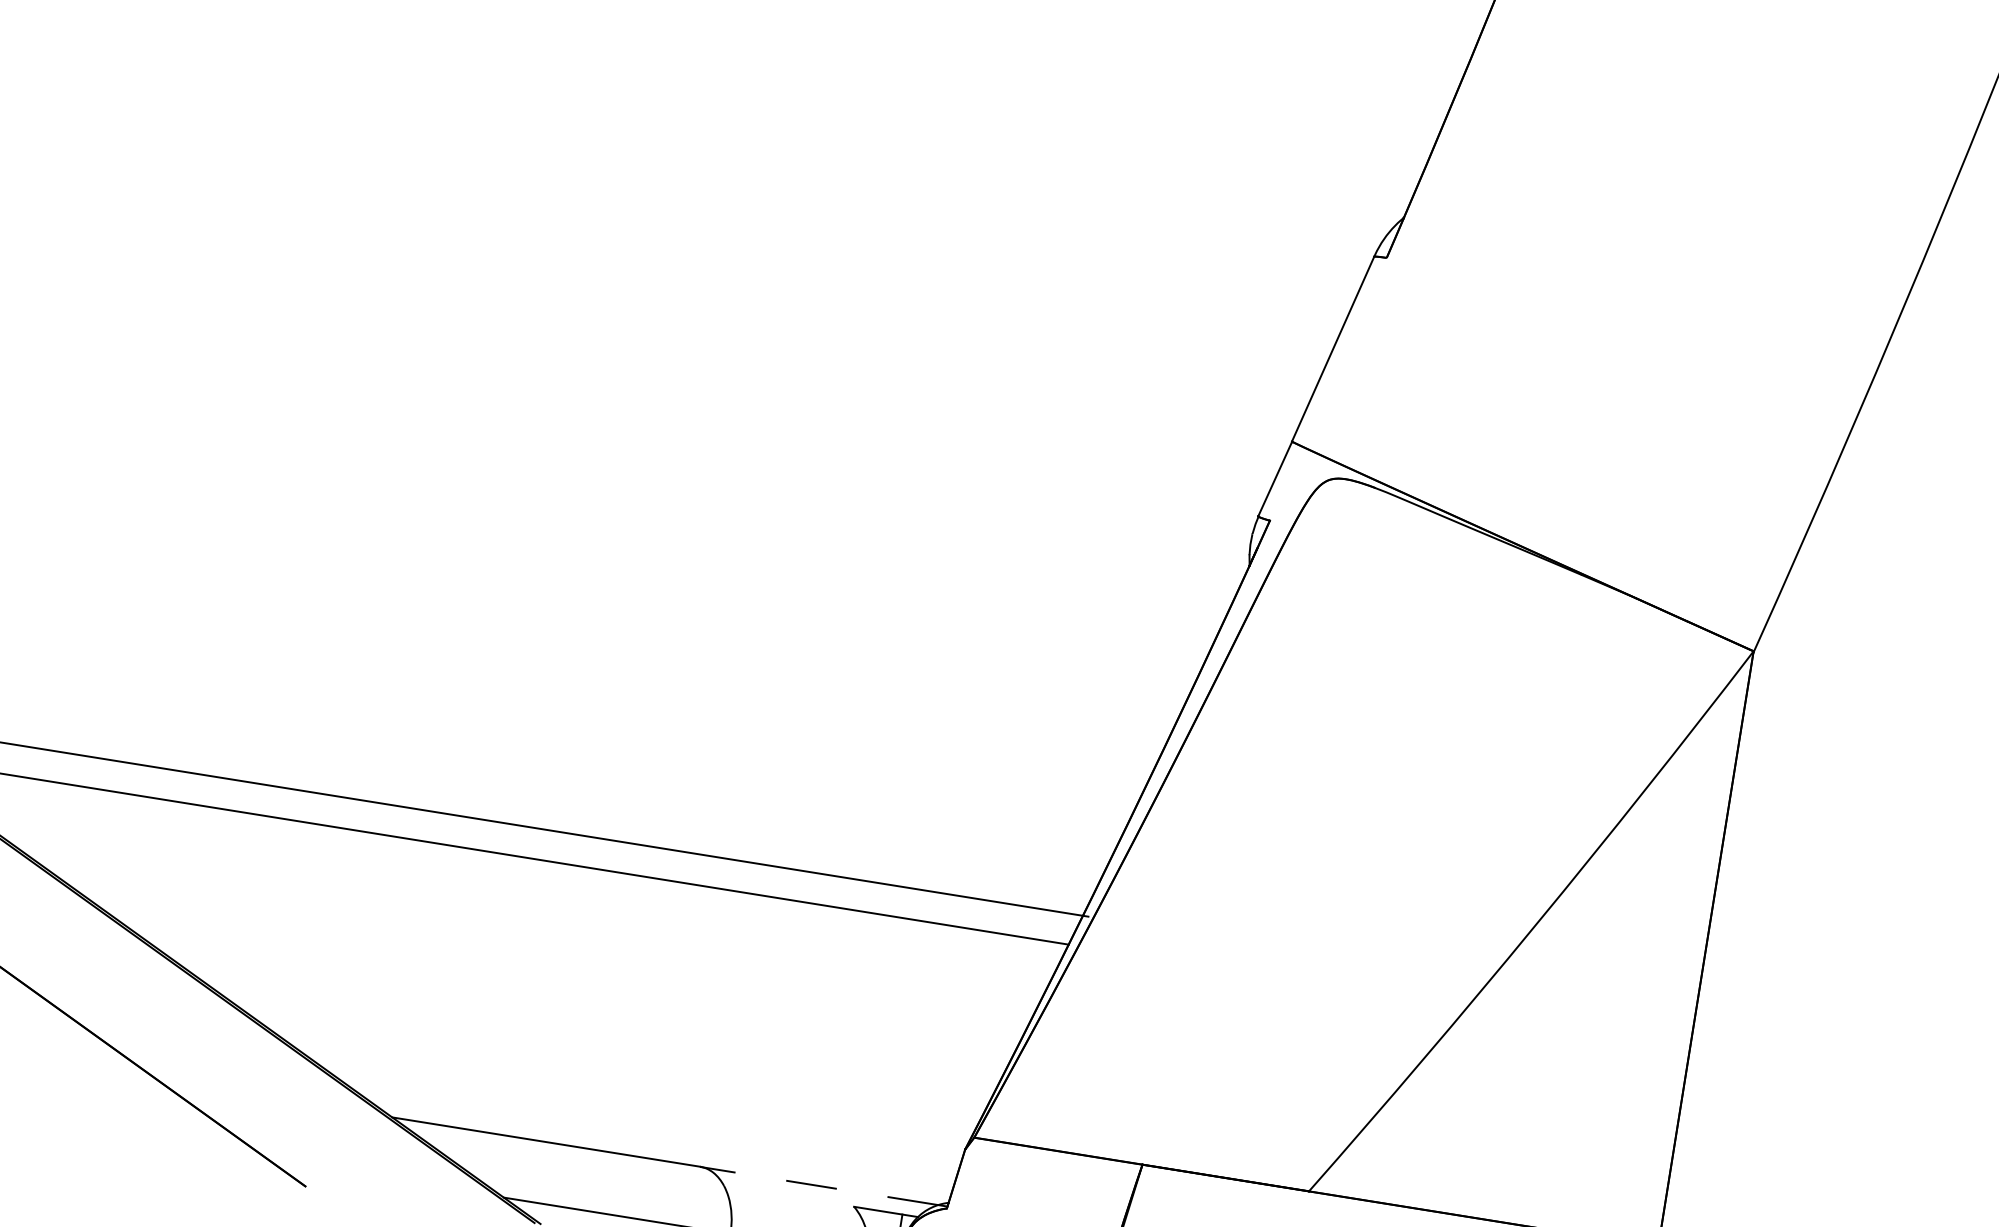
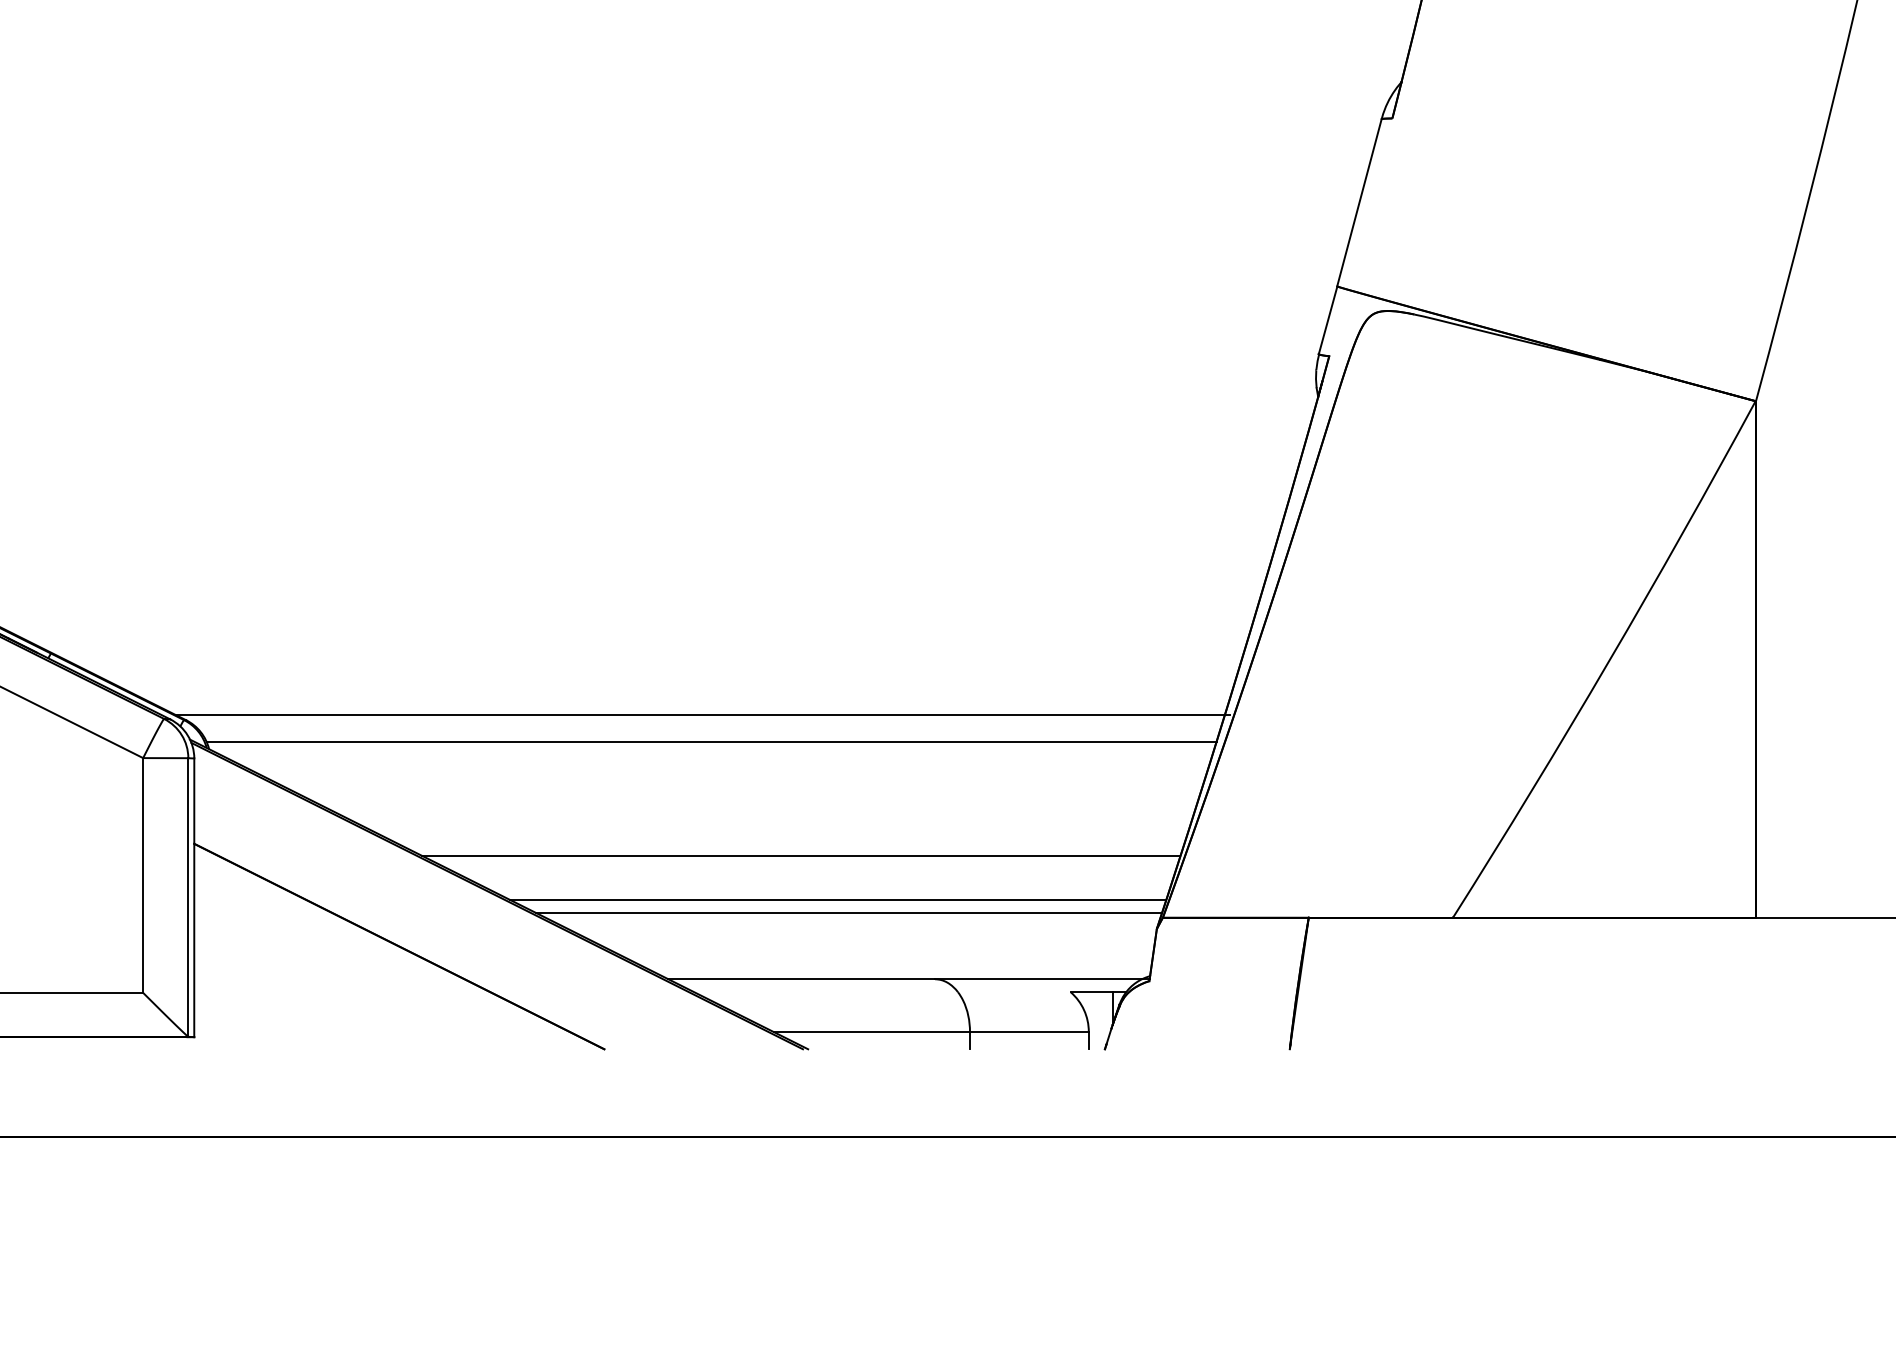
line: (568, 1000) -> (801, 856), added
line: (603, 1056) -> (838, 899), added
line: (612, 1073) -> (848, 912), added
line: (818, 1185) -> (1037, 979), dashed -> solid

